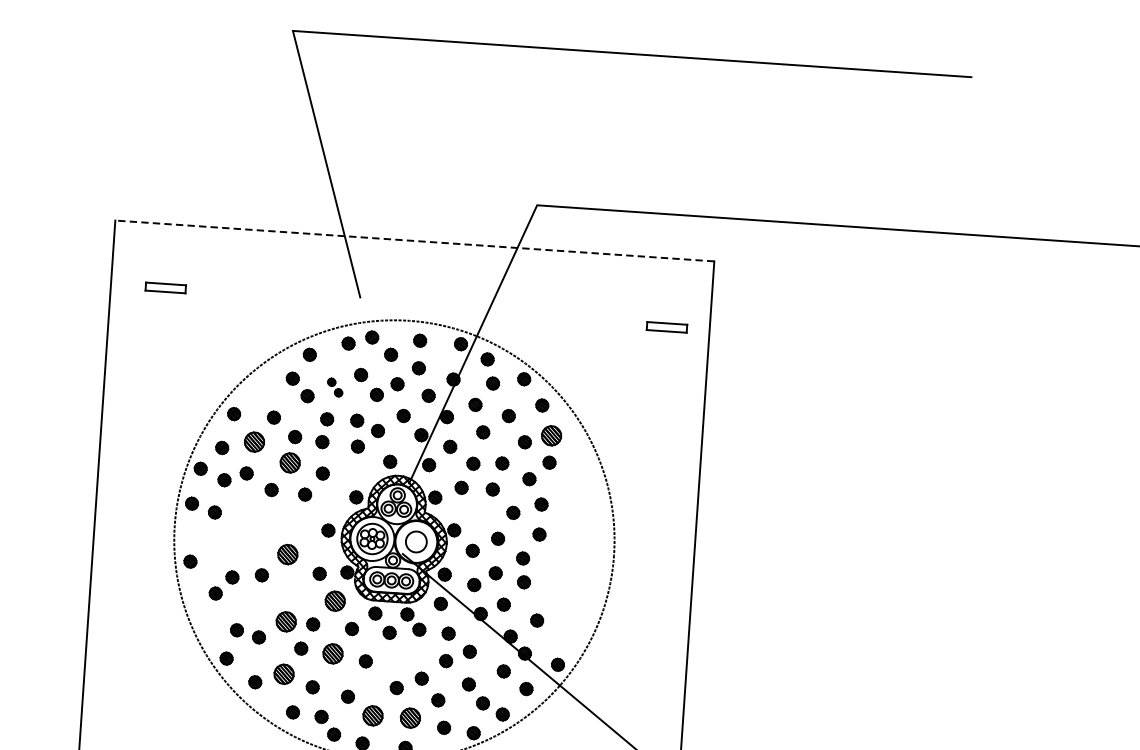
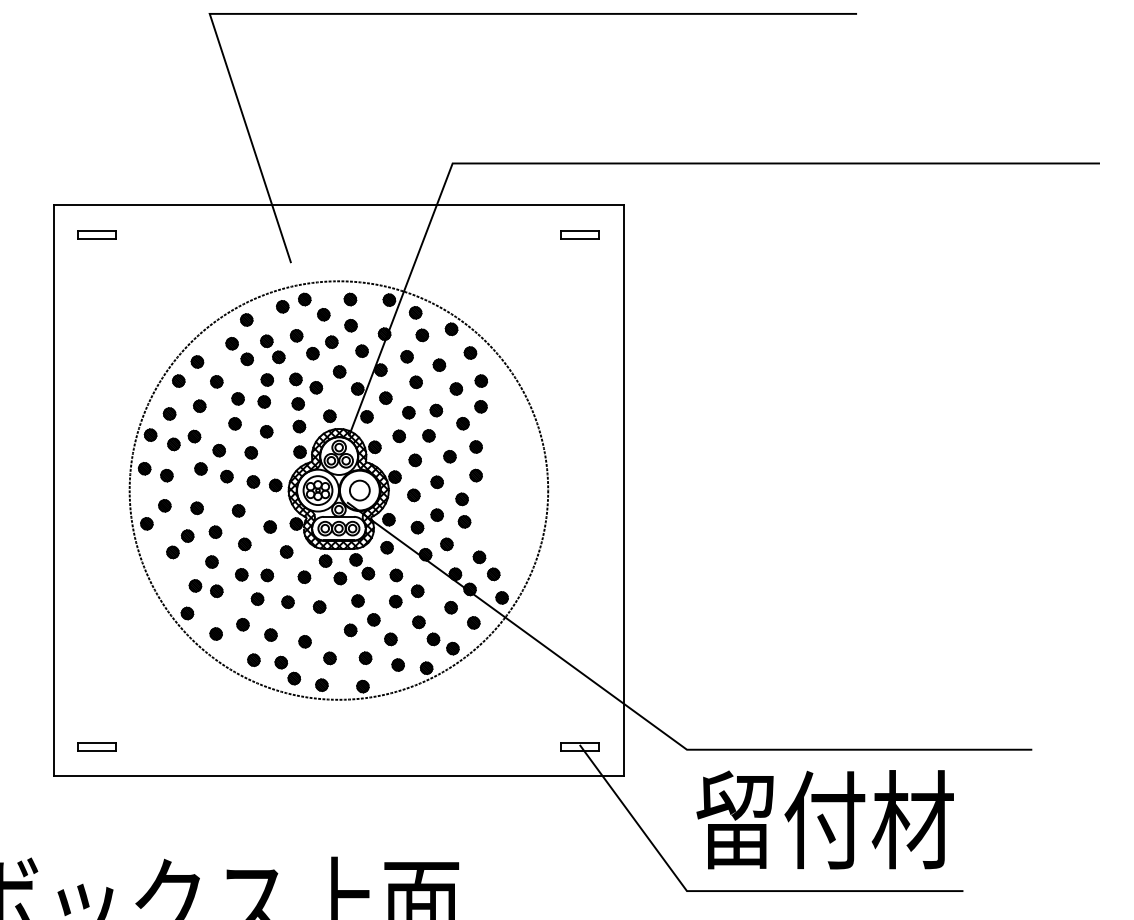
line: (414, 241) -> (338, 205), dashed -> solid
part: (165, 287) -> (96, 234), moved
part: (666, 326) -> (579, 234), moved
part: (334, 387) -> (272, 349), size x1.67
part: (255, 394) -> (197, 361), added
part: (551, 435) -> (481, 380), size x0.62
part: (254, 441) -> (199, 405), size x0.62
part: (289, 462) -> (234, 423), size x0.62
part: (357, 470) -> (299, 426), added
part: (250, 507) -> (200, 468), added
part: (476, 514) -> (415, 460), added
part: (277, 517) -> (226, 476), added
part: (305, 524) -> (253, 481), added
part: (210, 543) -> (164, 505), added
part: (243, 549) -> (196, 508), added
part: (287, 554) -> (238, 510), size x0.62
part: (291, 590) -> (244, 544), added
part: (335, 600) -> (286, 551), size x0.62
part: (255, 605) -> (211, 561), added
part: (286, 621) -> (241, 574), size x0.62
part: (550, 639) -> (493, 574), added
part: (332, 654) -> (287, 602), size x0.62
part: (406, 657) -> (357, 600), added
part: (283, 674) -> (242, 624), size x0.62
part: (372, 716) -> (329, 658), size x0.62
part: (410, 718) -> (365, 658), size x0.62

